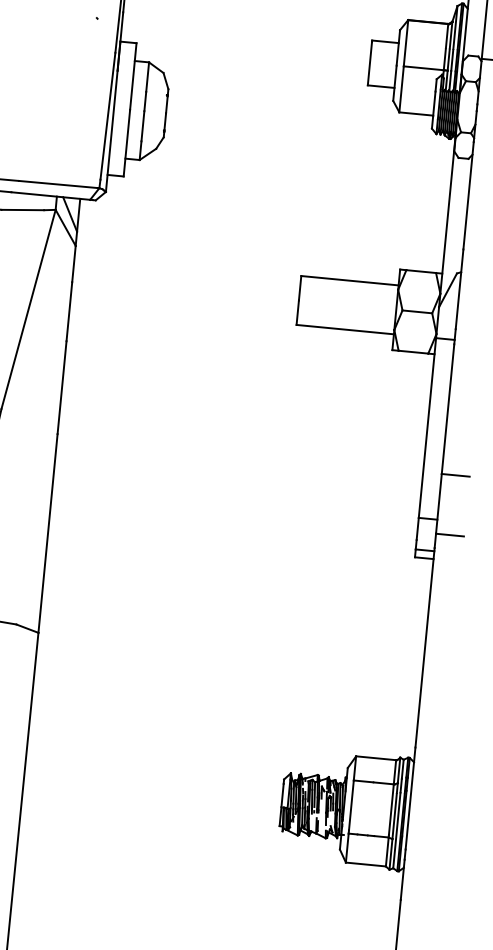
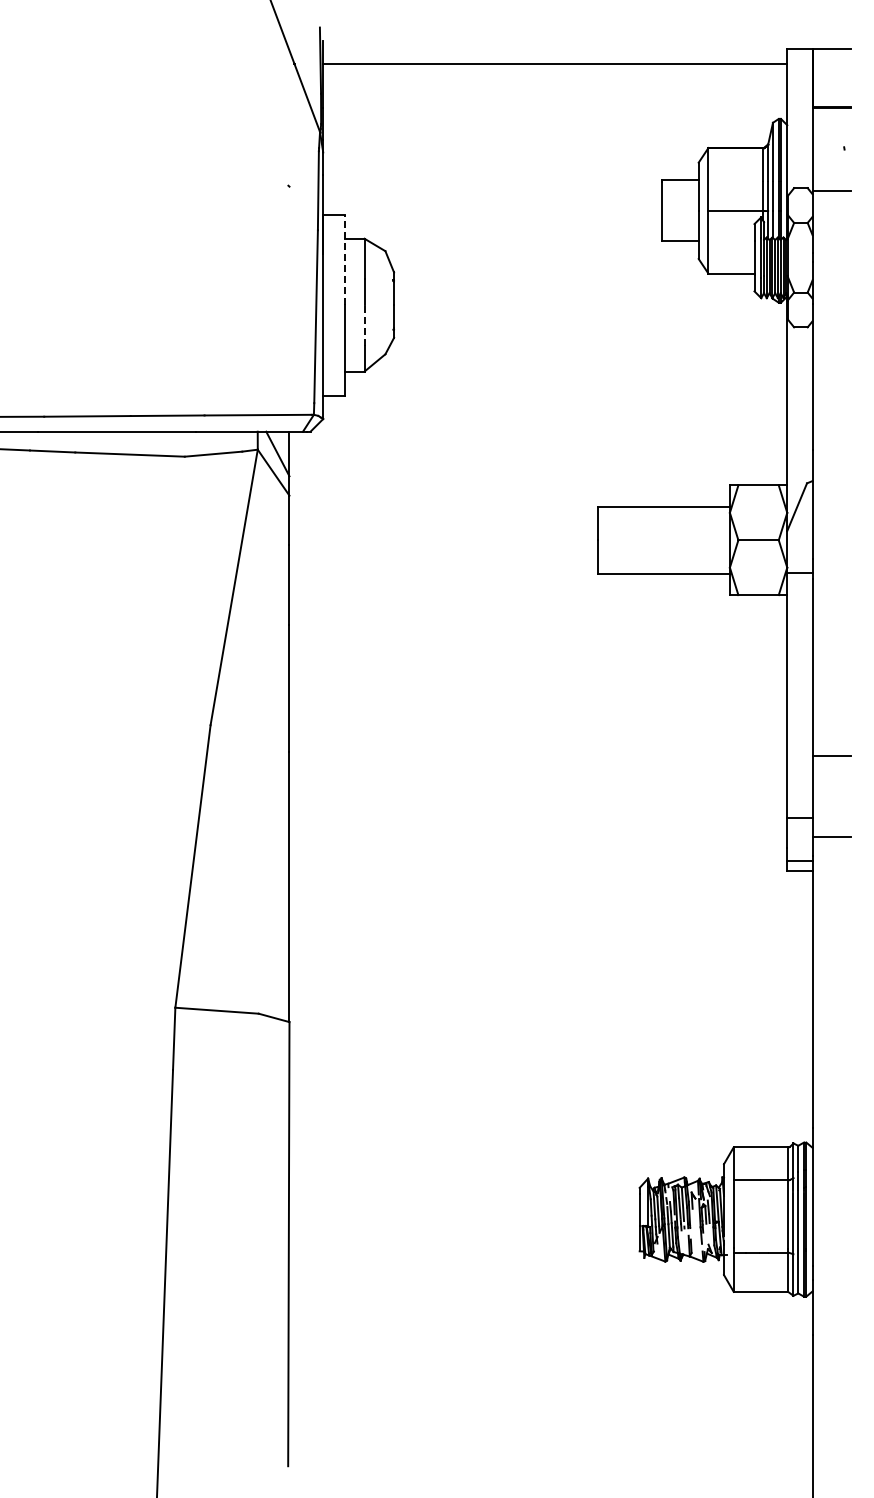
line: (133, 76) -> (345, 259), solid -> dashed
line: (142, 126) -> (364, 325), solid -> dashed

